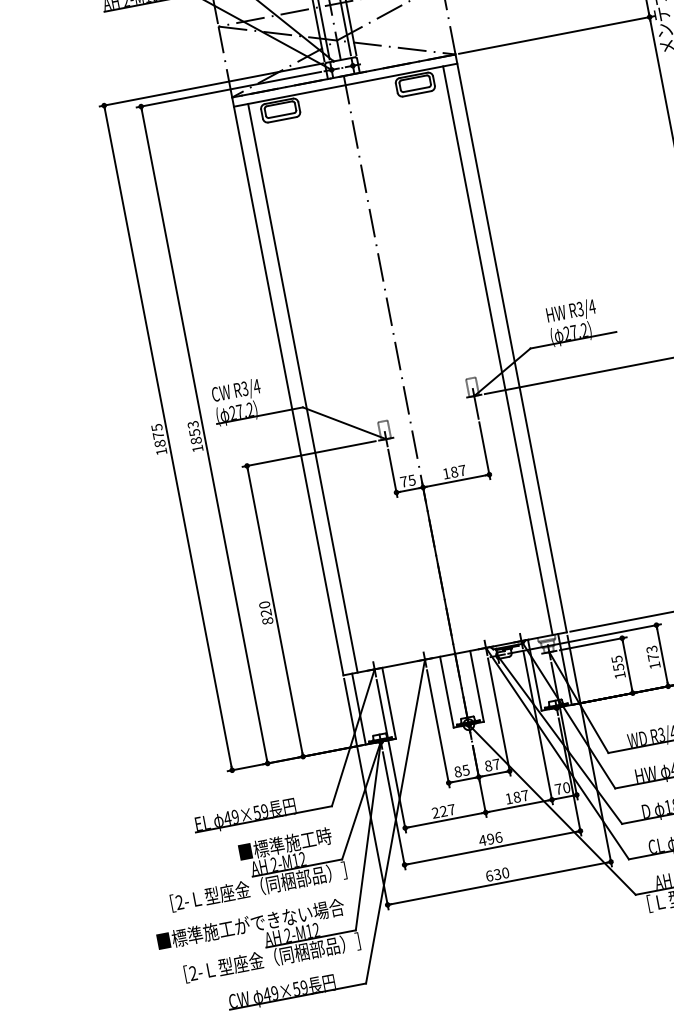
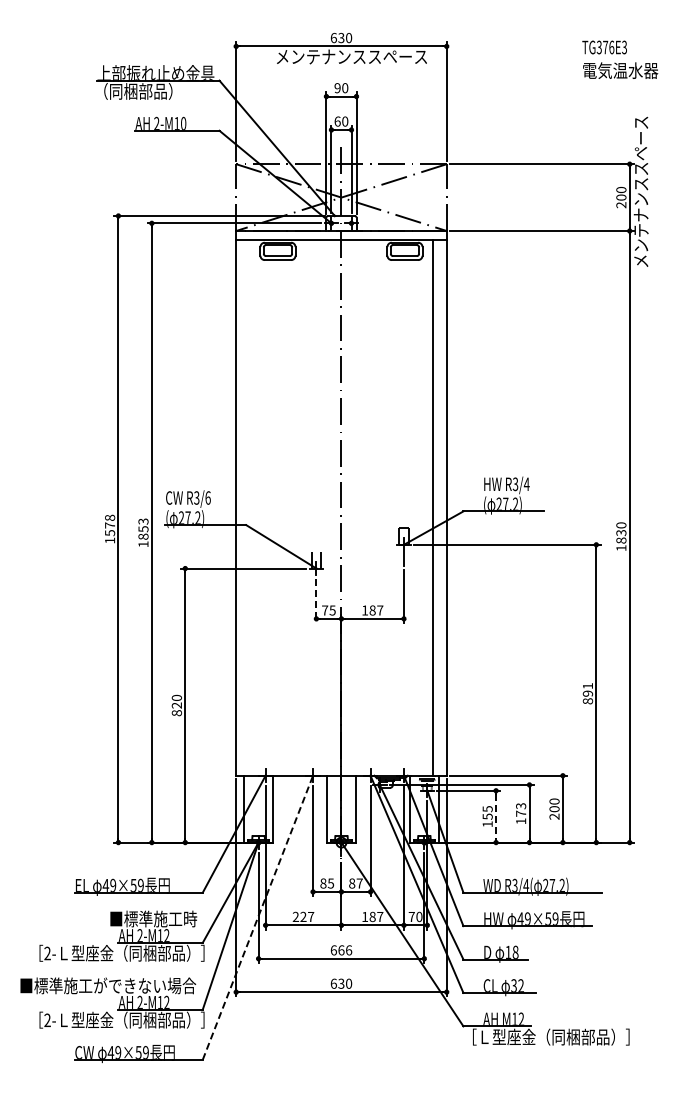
text: (256, 386) -> (207, 497), R3/4 -> R3/6
line: (302, 388) -> (249, 507), removed
text: (157, 435) -> (109, 525), 1875 -> 1578
line: (393, 474) -> (316, 601), solid -> dashed
line: (627, 665) -> (496, 816), solid -> dashed
line: (396, 821) -> (258, 917), solid -> dashed
text: (486, 840) -> (337, 950), 496 -> 666

